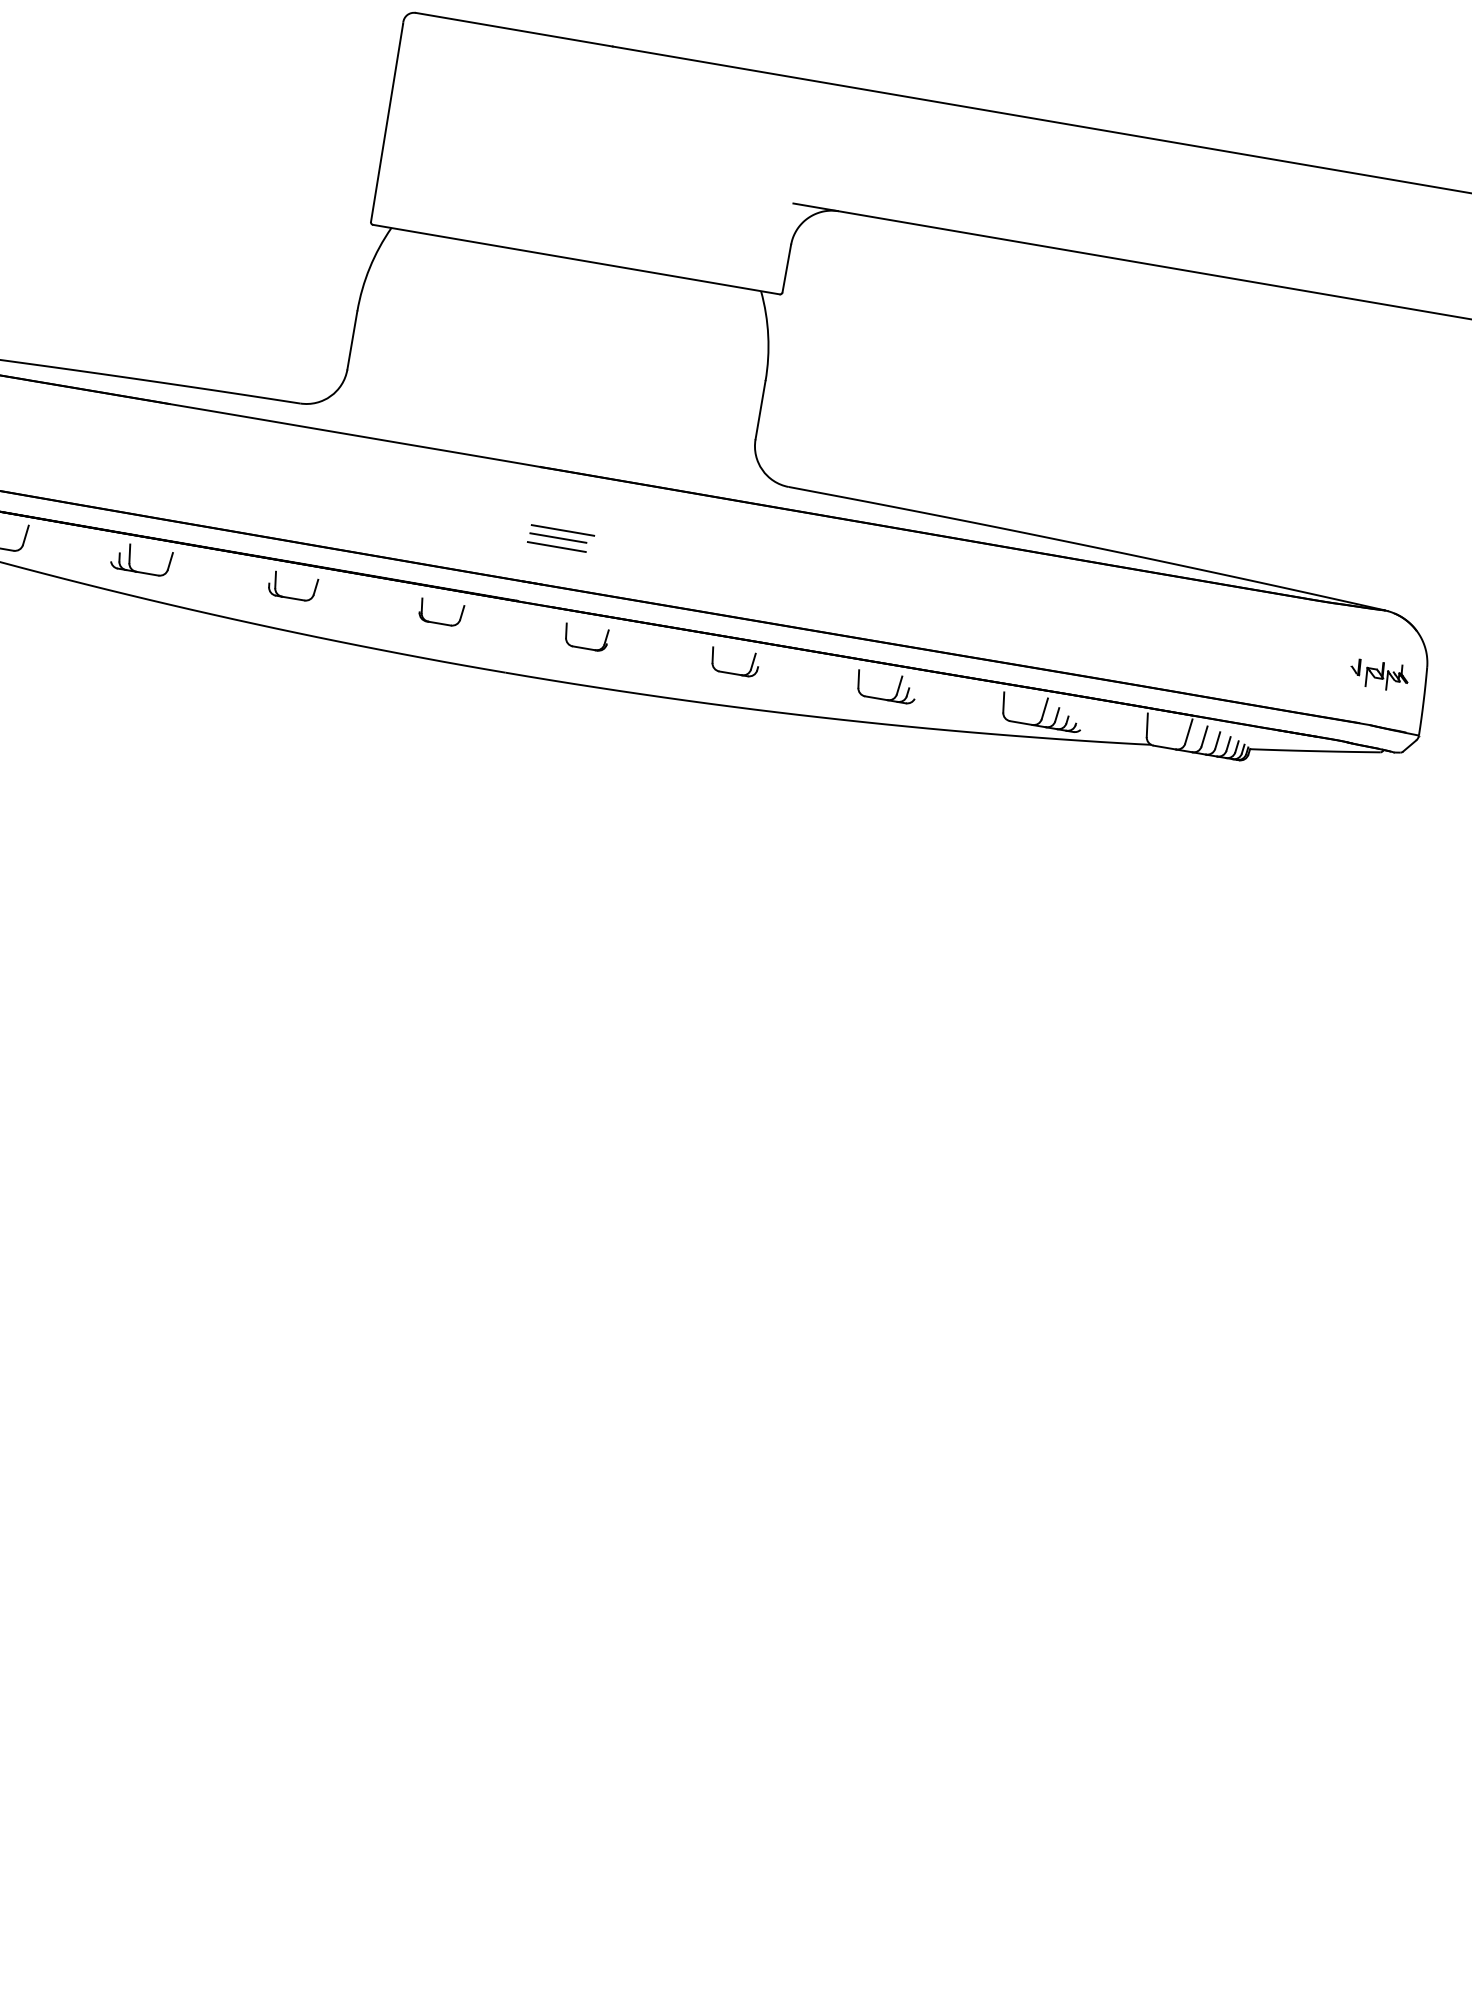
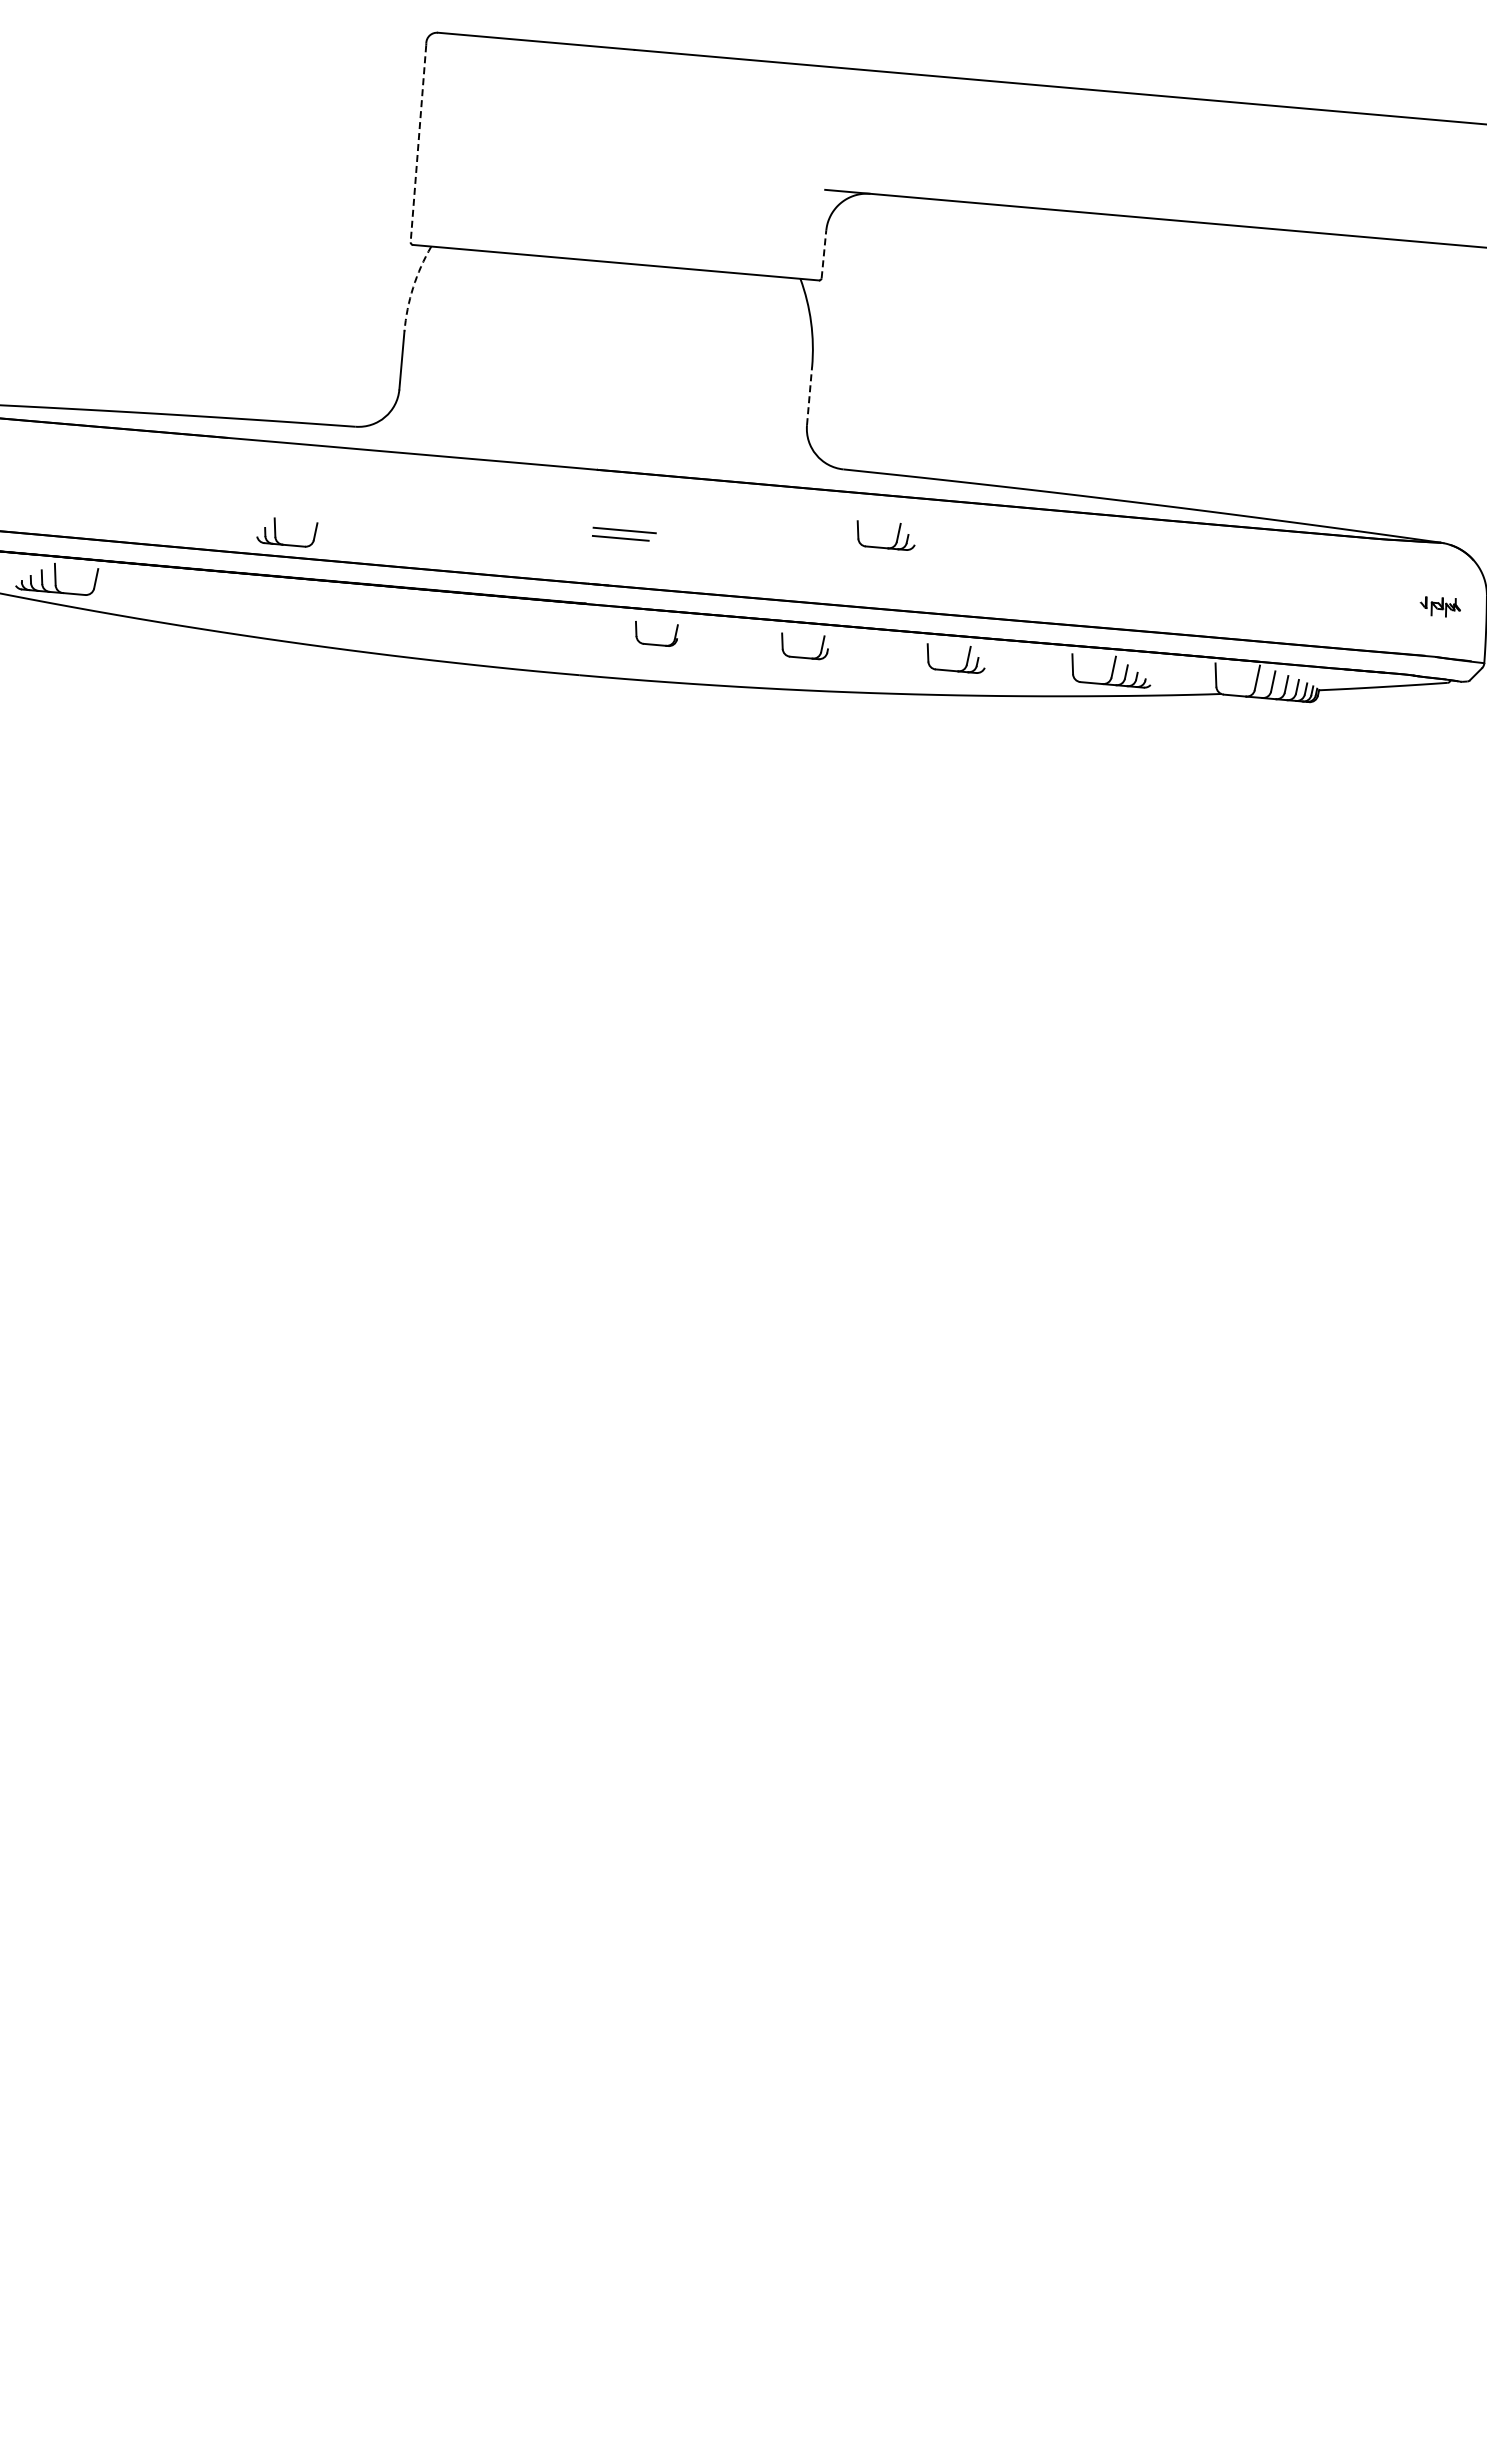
line: (387, 123) -> (418, 143), solid -> dashed
arc: (370, 267) -> (413, 287), solid -> dashed
line: (786, 268) -> (823, 254), solid -> dashed
line: (760, 409) -> (809, 395), solid -> dashed
line: (556, 546) -> (619, 546), removed
part: (130, 558) -> (276, 532), moved
part: (836, 560) -> (896, 537), added
part: (292, 597) -> (363, 618), removed
part: (440, 622) -> (511, 631), removed
part: (1379, 674) -> (1440, 606), size x0.7

